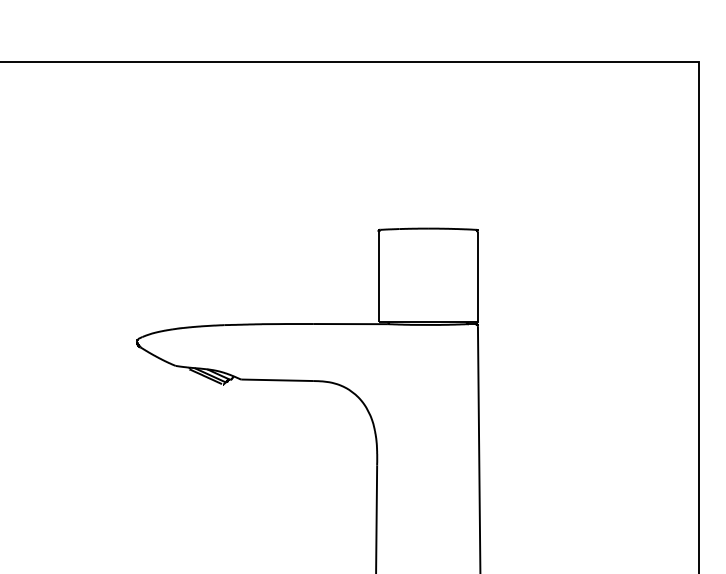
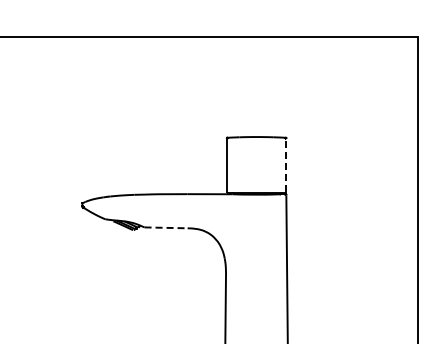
line: (478, 276) -> (286, 165), solid -> dashed
line: (277, 379) -> (166, 227), solid -> dashed

